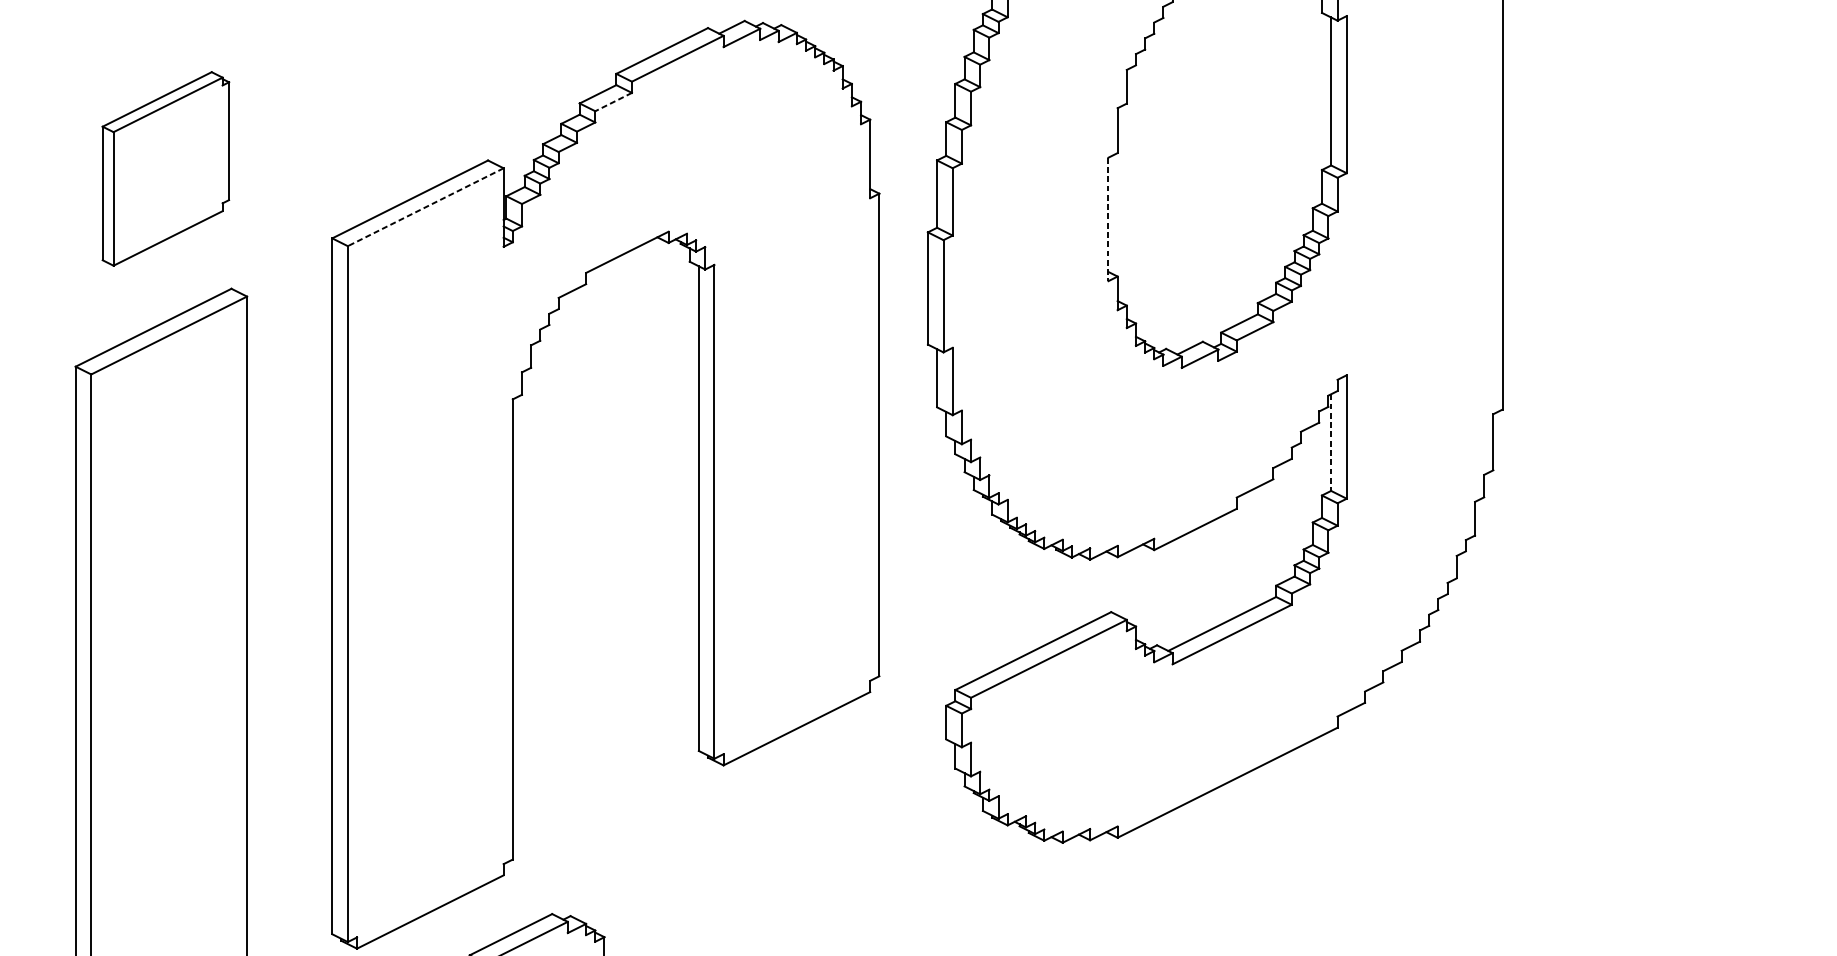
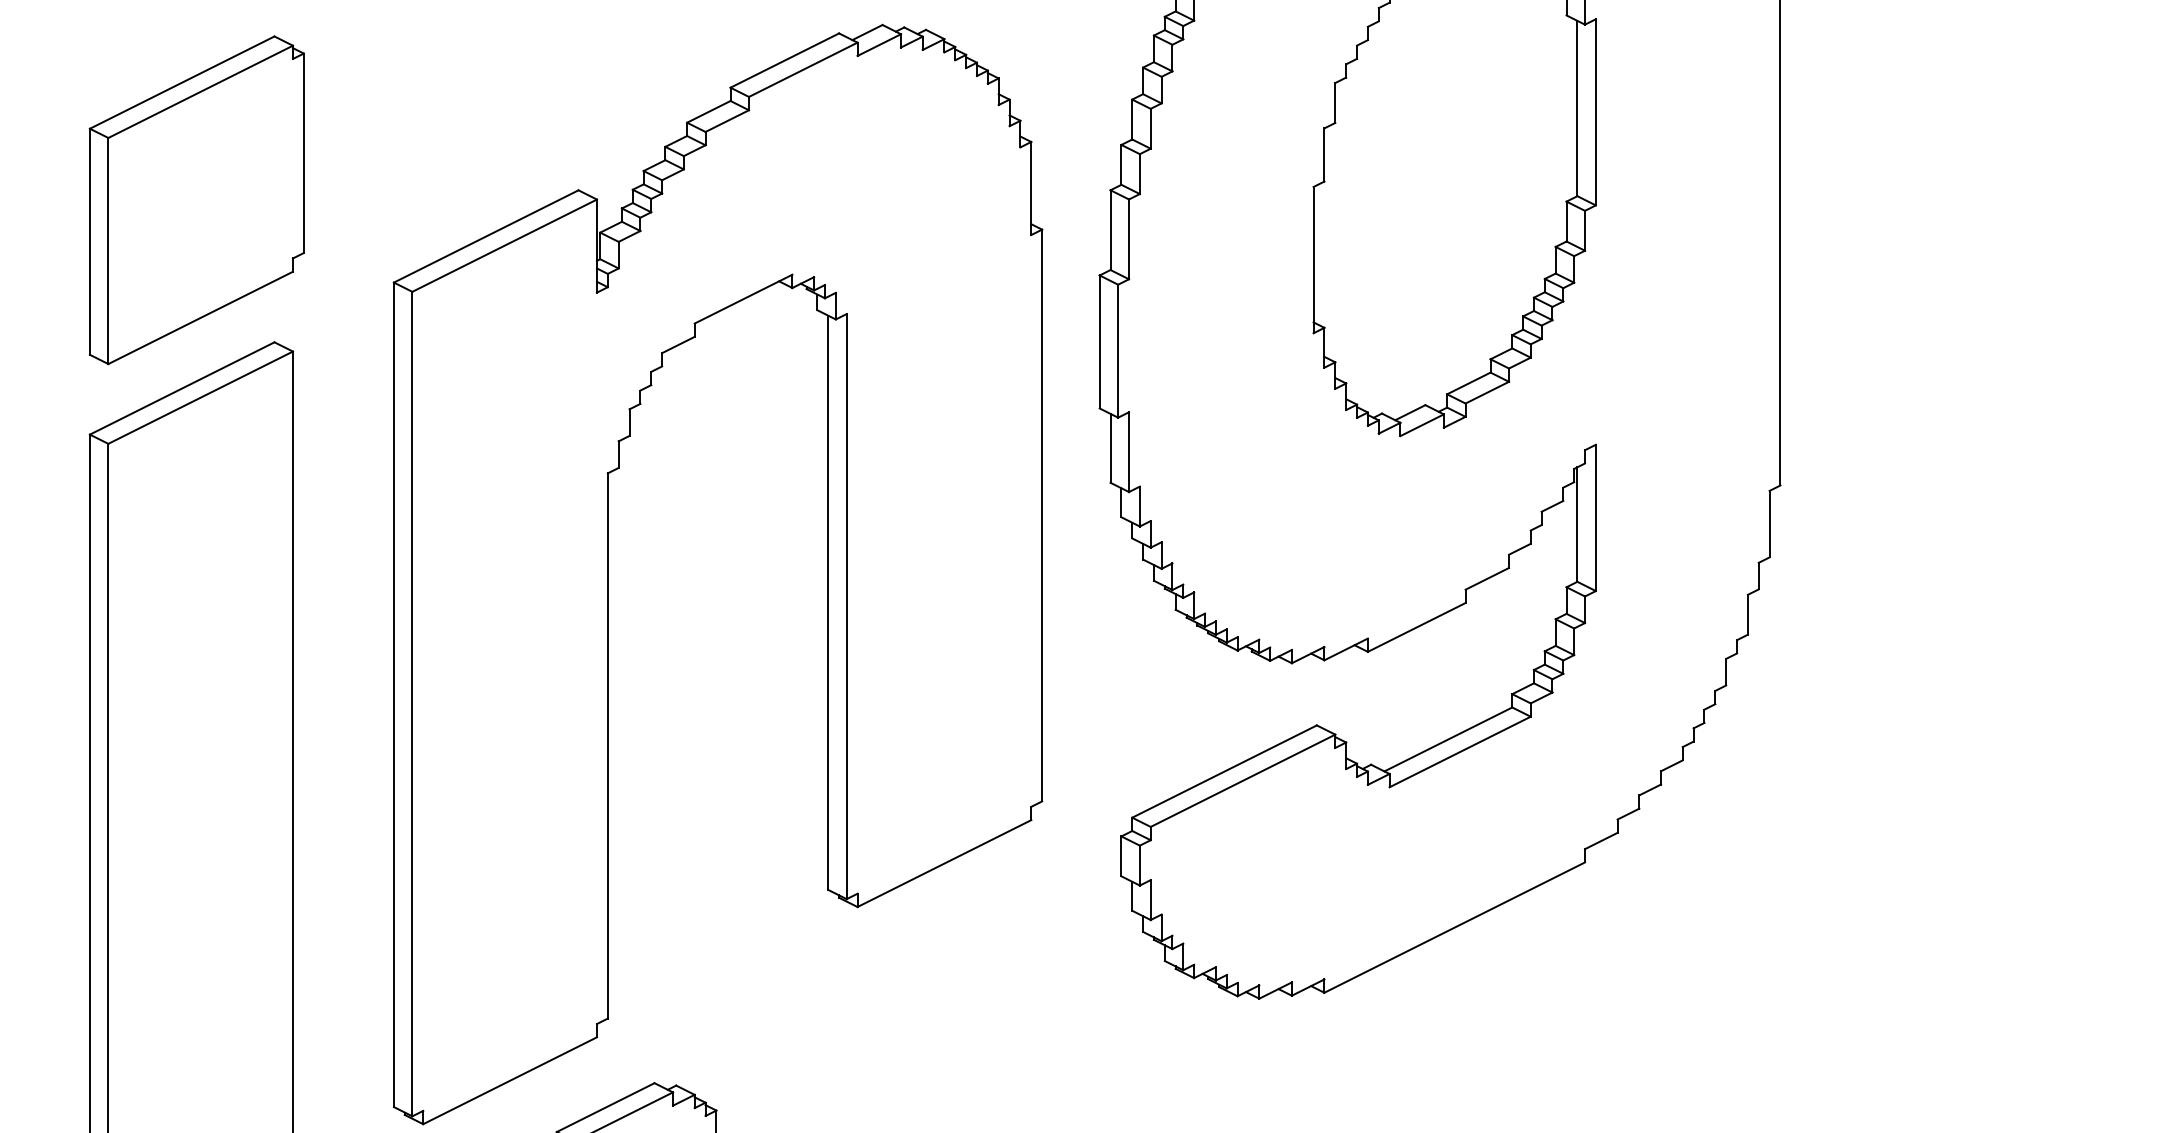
line: (612, 102) -> (726, 121), dashed -> solid
part: (165, 169) -> (196, 200), size x1.43
line: (425, 207) -> (504, 245), dashed -> solid
line: (1108, 219) -> (1313, 260), dashed -> solid
line: (1331, 443) -> (1577, 525), dashed -> solid

